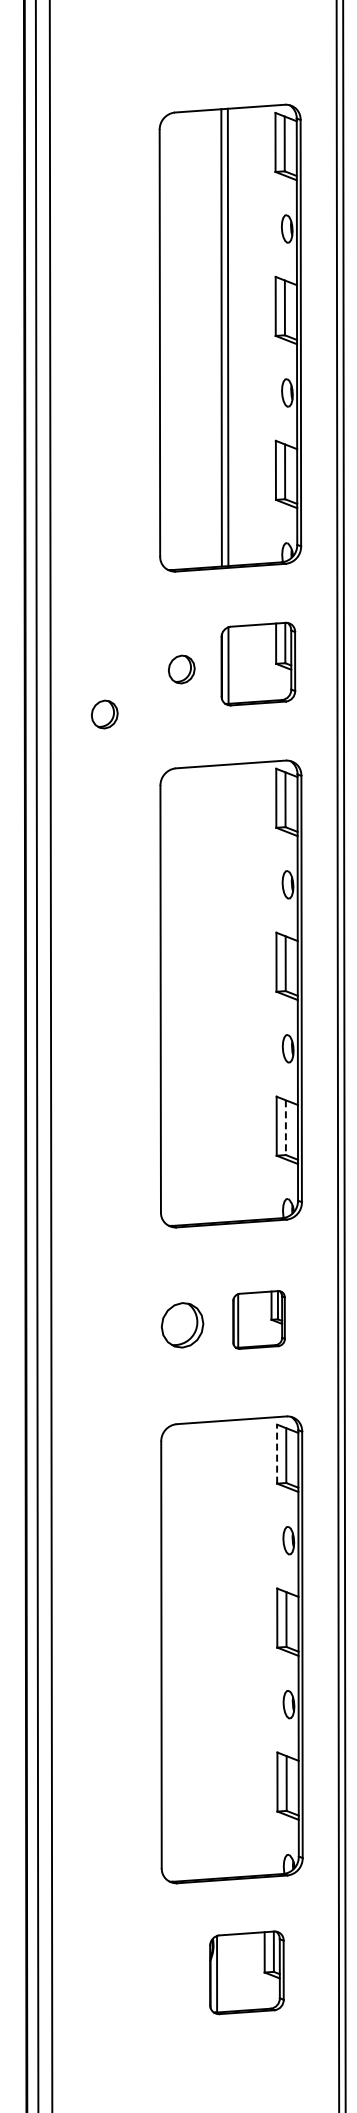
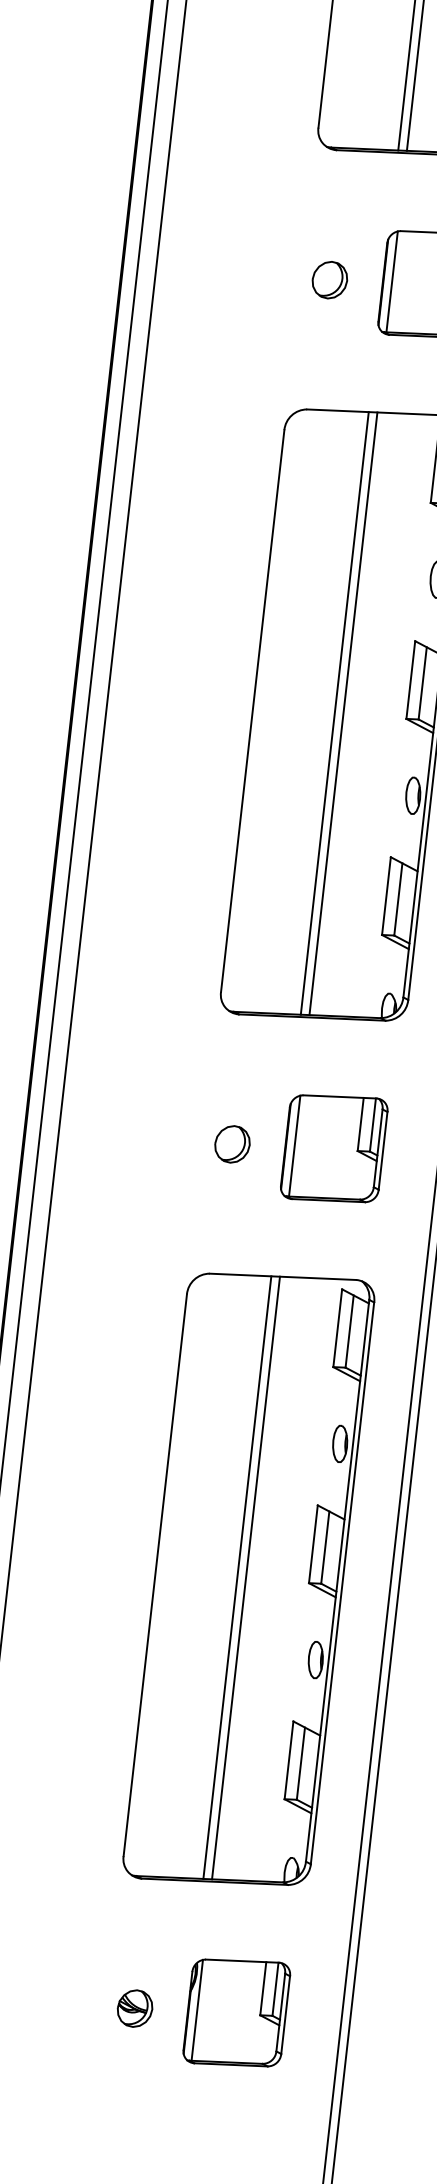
part: (104, 714) -> (221, 327), removed
line: (228, 992) -> (343, 712), added
line: (222, 993) -> (334, 713), added
line: (285, 1128) -> (397, 900), dashed -> solid
part: (258, 1319) -> (333, 1148), size x1.43
part: (182, 1325) -> (232, 1144), size x0.62
line: (277, 1454) -> (338, 1328), dashed -> solid
line: (229, 1648) -> (245, 1577), added
line: (222, 1649) -> (236, 1577), added
part: (246, 1972) -> (236, 2012), moved
part: (183, 1980) -> (135, 2007), added

